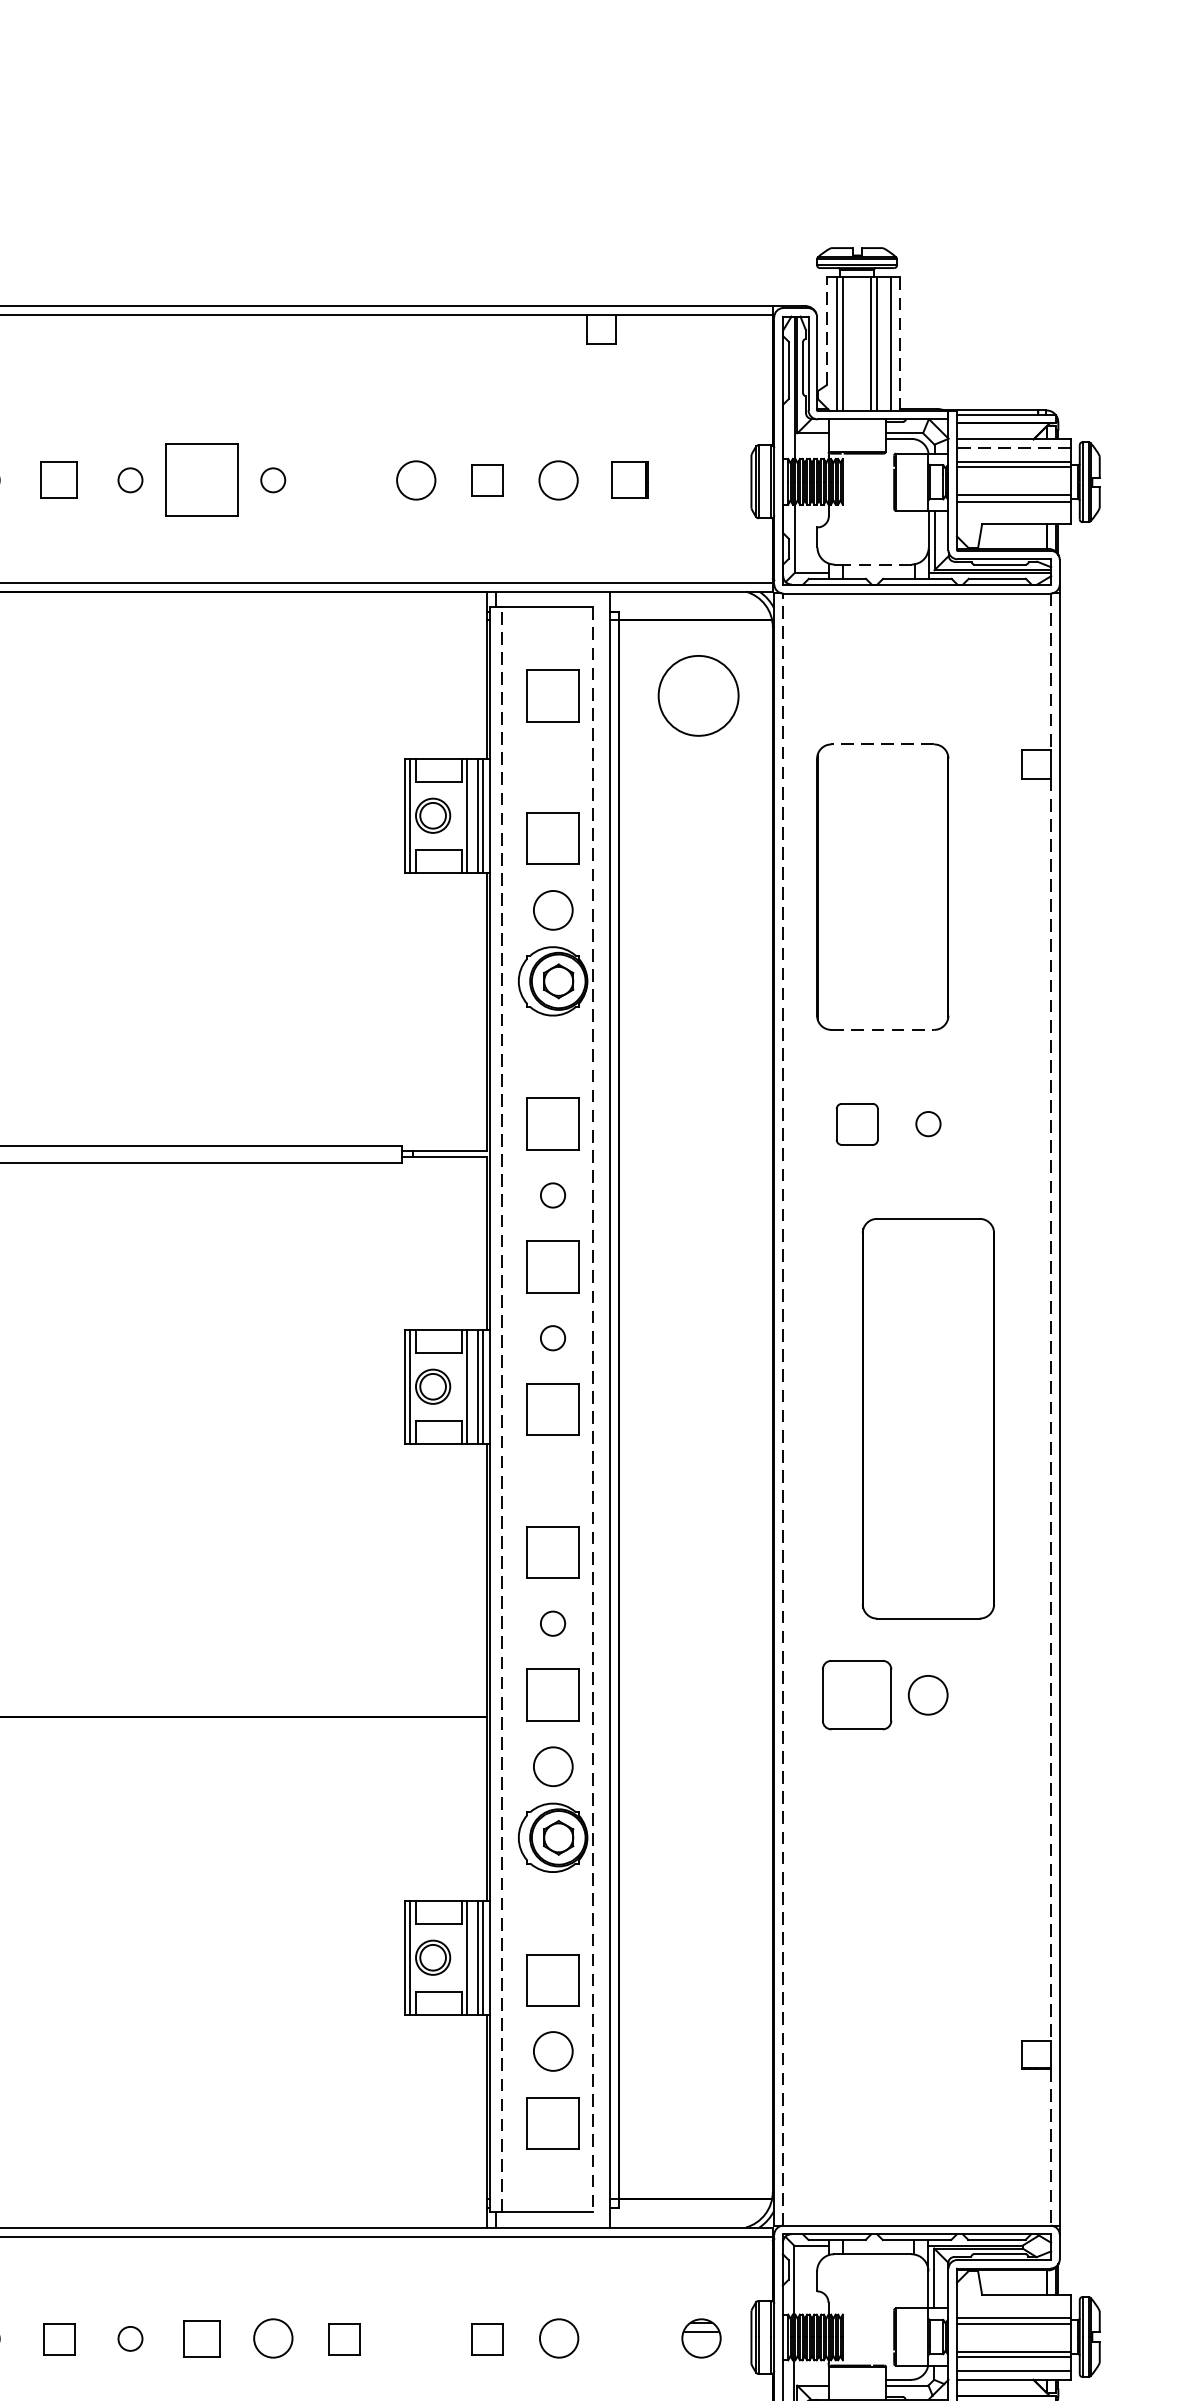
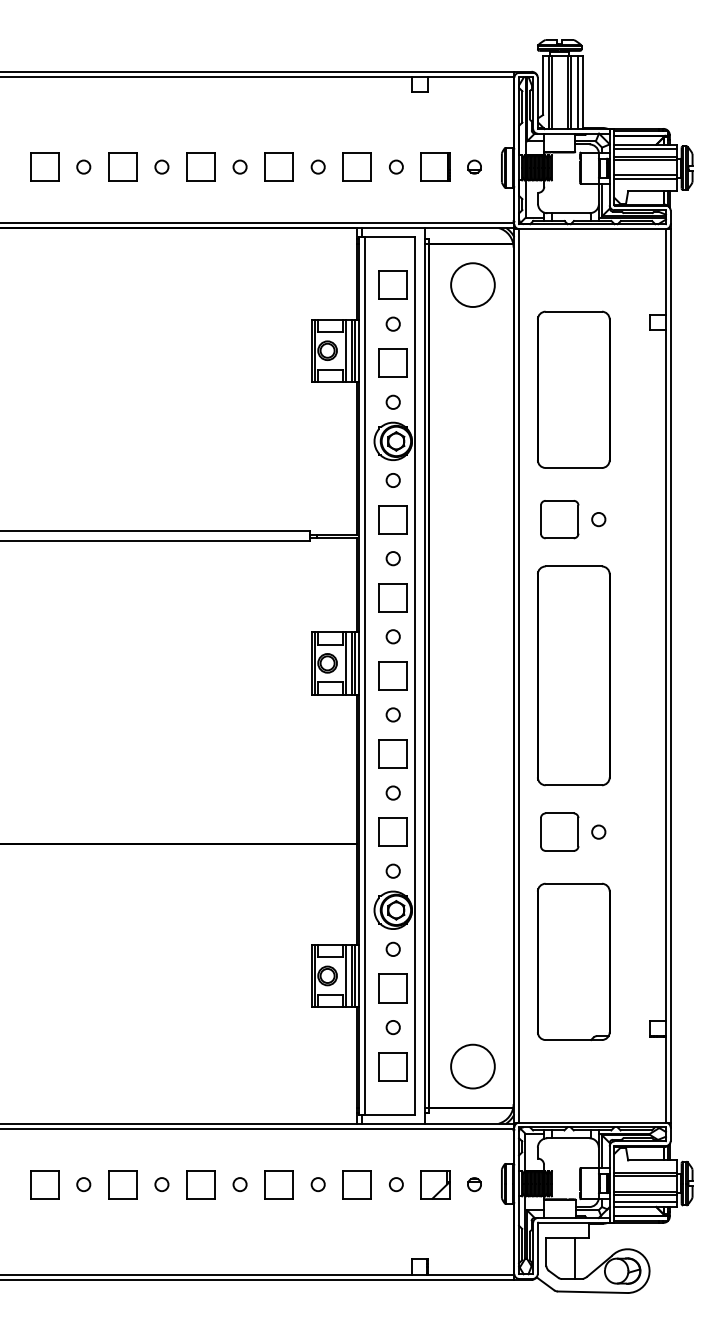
line: (827, 331) -> (543, 85), dashed -> solid
line: (900, 344) -> (583, 92), dashed -> solid
line: (1013, 448) -> (645, 149), dashed -> solid
part: (58, 479) -> (122, 166), size x1.43
part: (200, 479) -> (200, 166), size x0.71
part: (343, 479) -> (278, 166), added
circle: (414, 479) -> (317, 166), size x0.62
part: (485, 479) -> (356, 166), size x1.67
circle: (558, 479) -> (396, 166), size x0.62
part: (630, 479) -> (435, 166), size x1.43
part: (701, 479) -> (474, 166), added
line: (876, 565) -> (570, 213), dashed -> solid
line: (1050, 670) -> (665, 271), dashed -> solid
line: (882, 744) -> (573, 311), dashed -> solid
circle: (551, 765) -> (392, 323), added
circle: (551, 908) -> (392, 401), size x0.62
line: (884, 1030) -> (574, 468), dashed -> solid
circle: (551, 1052) -> (392, 480), added
part: (856, 1123) -> (559, 519), size x1.67
line: (502, 1408) -> (365, 675), dashed -> solid
line: (783, 1408) -> (519, 675), dashed -> solid
line: (593, 1410) -> (415, 676), dashed -> solid
line: (1050, 1410) -> (665, 676), dashed -> solid
part: (927, 1418) -> (573, 675), moved
circle: (551, 1480) -> (392, 714), added
circle: (927, 1693) -> (598, 831), size x0.62
circle: (551, 1765) -> (392, 870), size x0.62
circle: (551, 1907) -> (392, 948), added
part: (882, 1931) -> (573, 961), added
circle: (551, 2051) -> (392, 1027), size x0.62
circle: (697, 2123) -> (472, 1066), added
line: (1050, 2146) -> (665, 1079), dashed -> solid
part: (58, 2338) -> (122, 1184), size x1.67
part: (200, 2338) -> (200, 1184), size x1.43
circle: (272, 2338) -> (239, 1184), size x0.62
part: (343, 2338) -> (278, 1184), size x1.67
circle: (414, 2338) -> (317, 1184), added
part: (485, 2338) -> (356, 1184), size x1.67
circle: (557, 2338) -> (395, 1184), size x0.62
part: (630, 2338) -> (435, 1184), added
part: (701, 2338) -> (474, 1184), size x0.62

